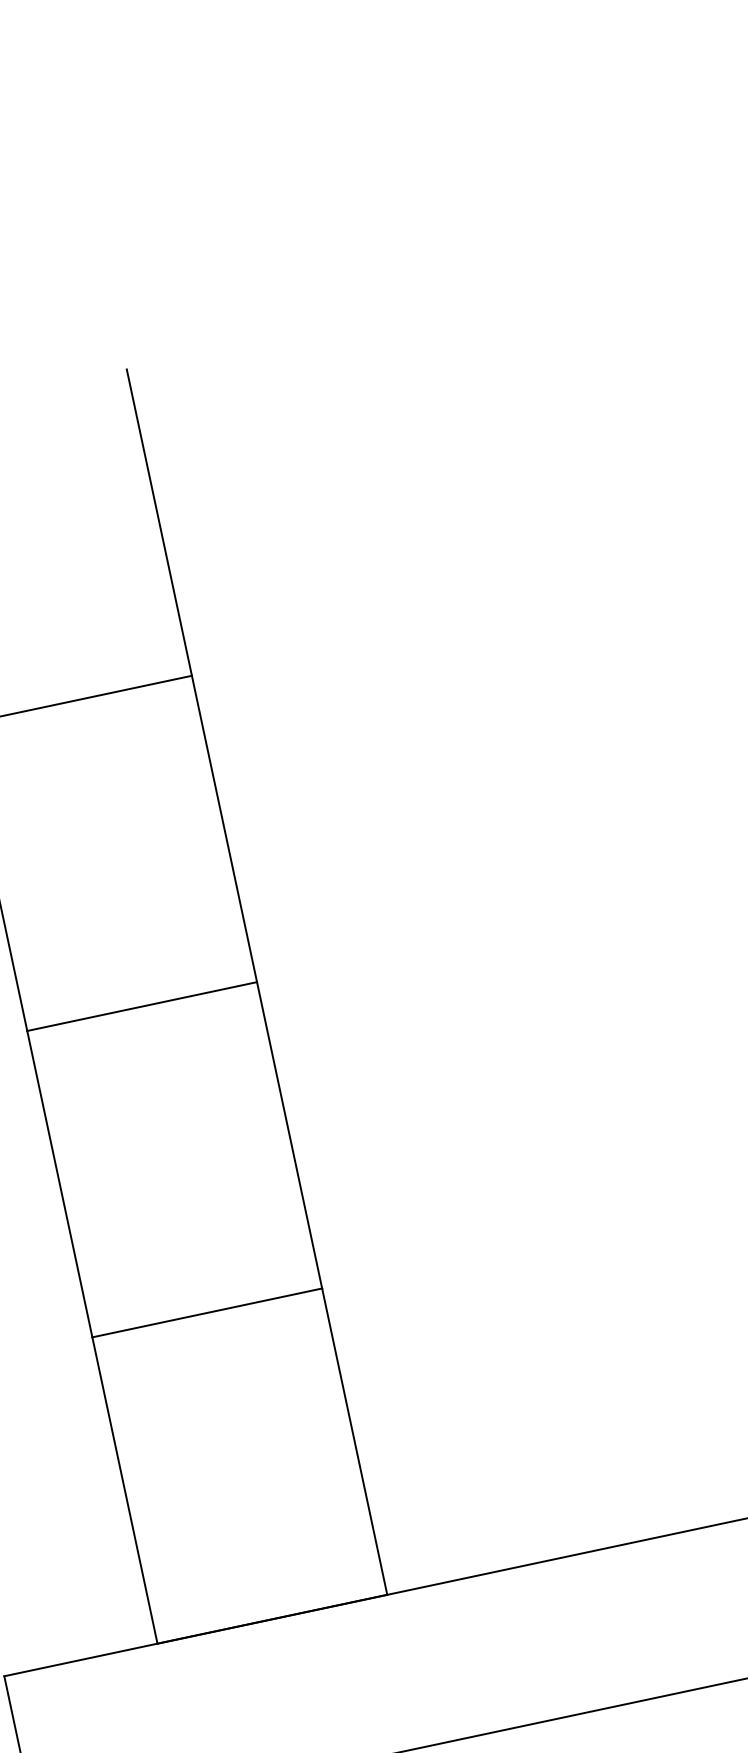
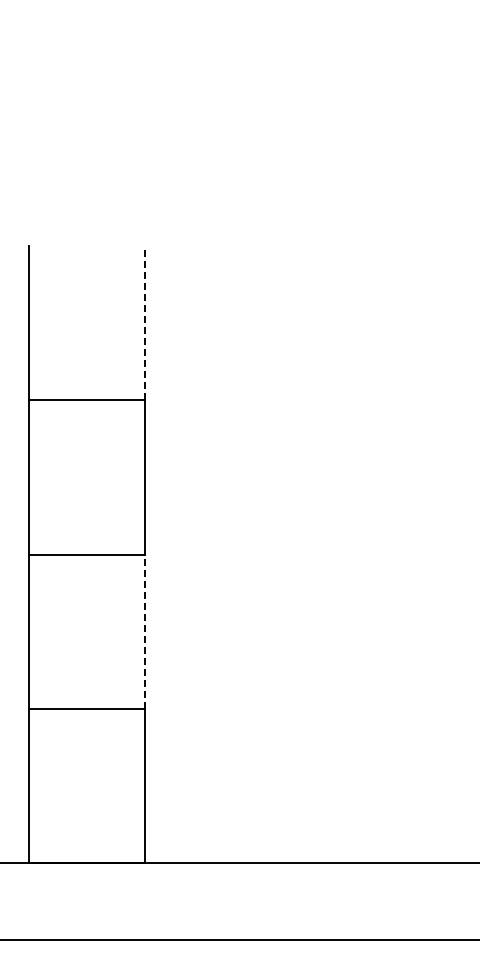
line: (158, 521) -> (144, 322), solid -> dashed
line: (289, 1135) -> (144, 631), solid -> dashed

